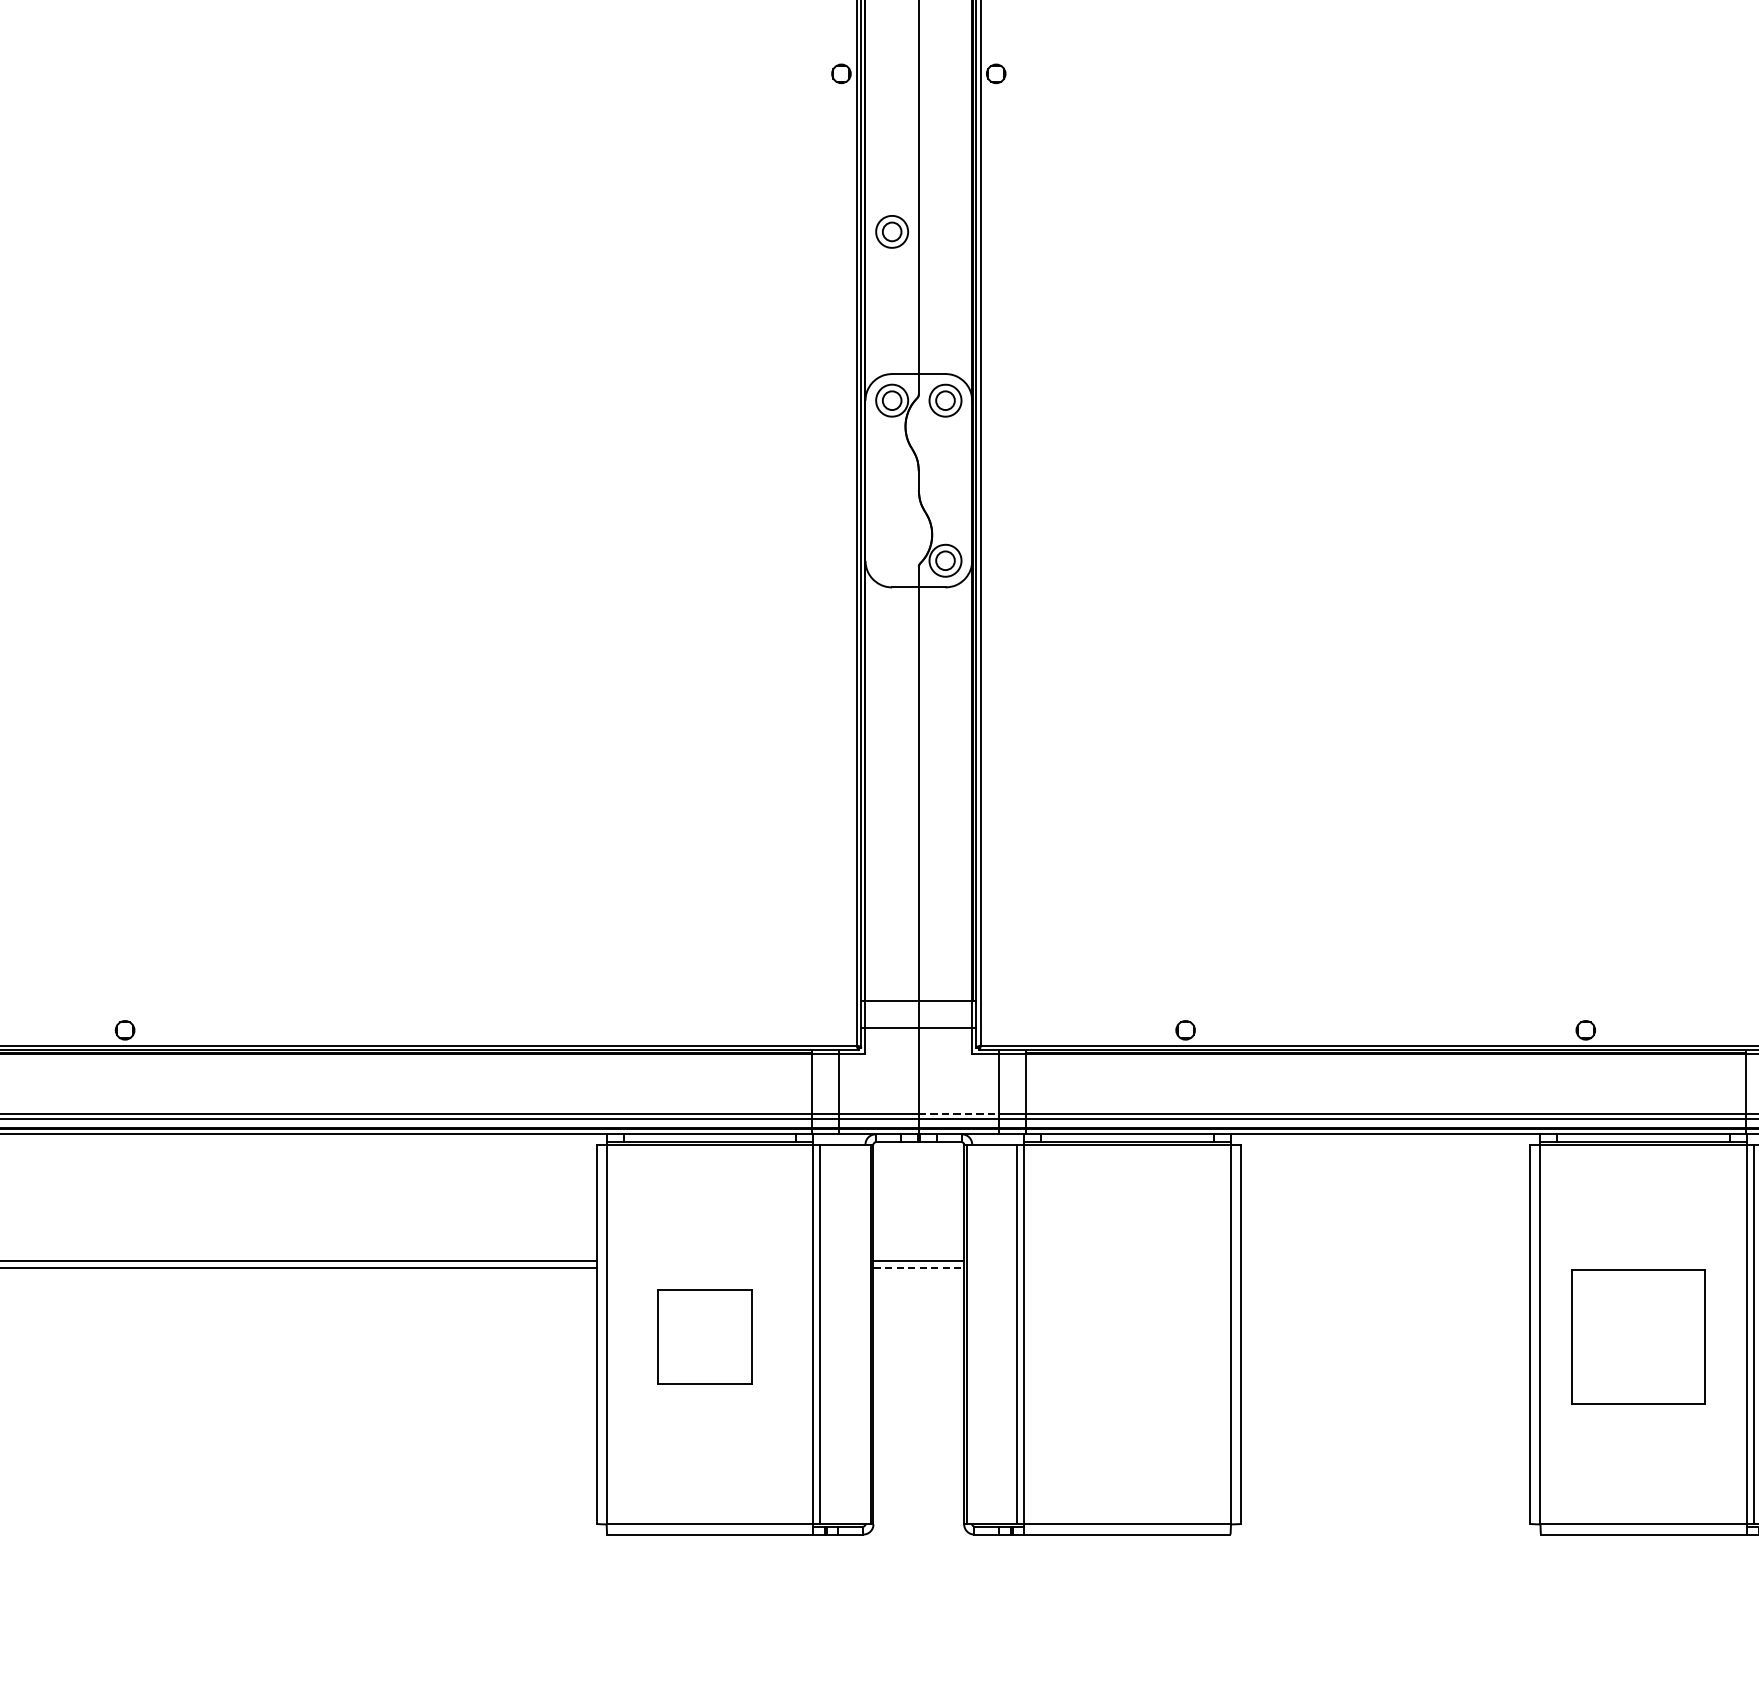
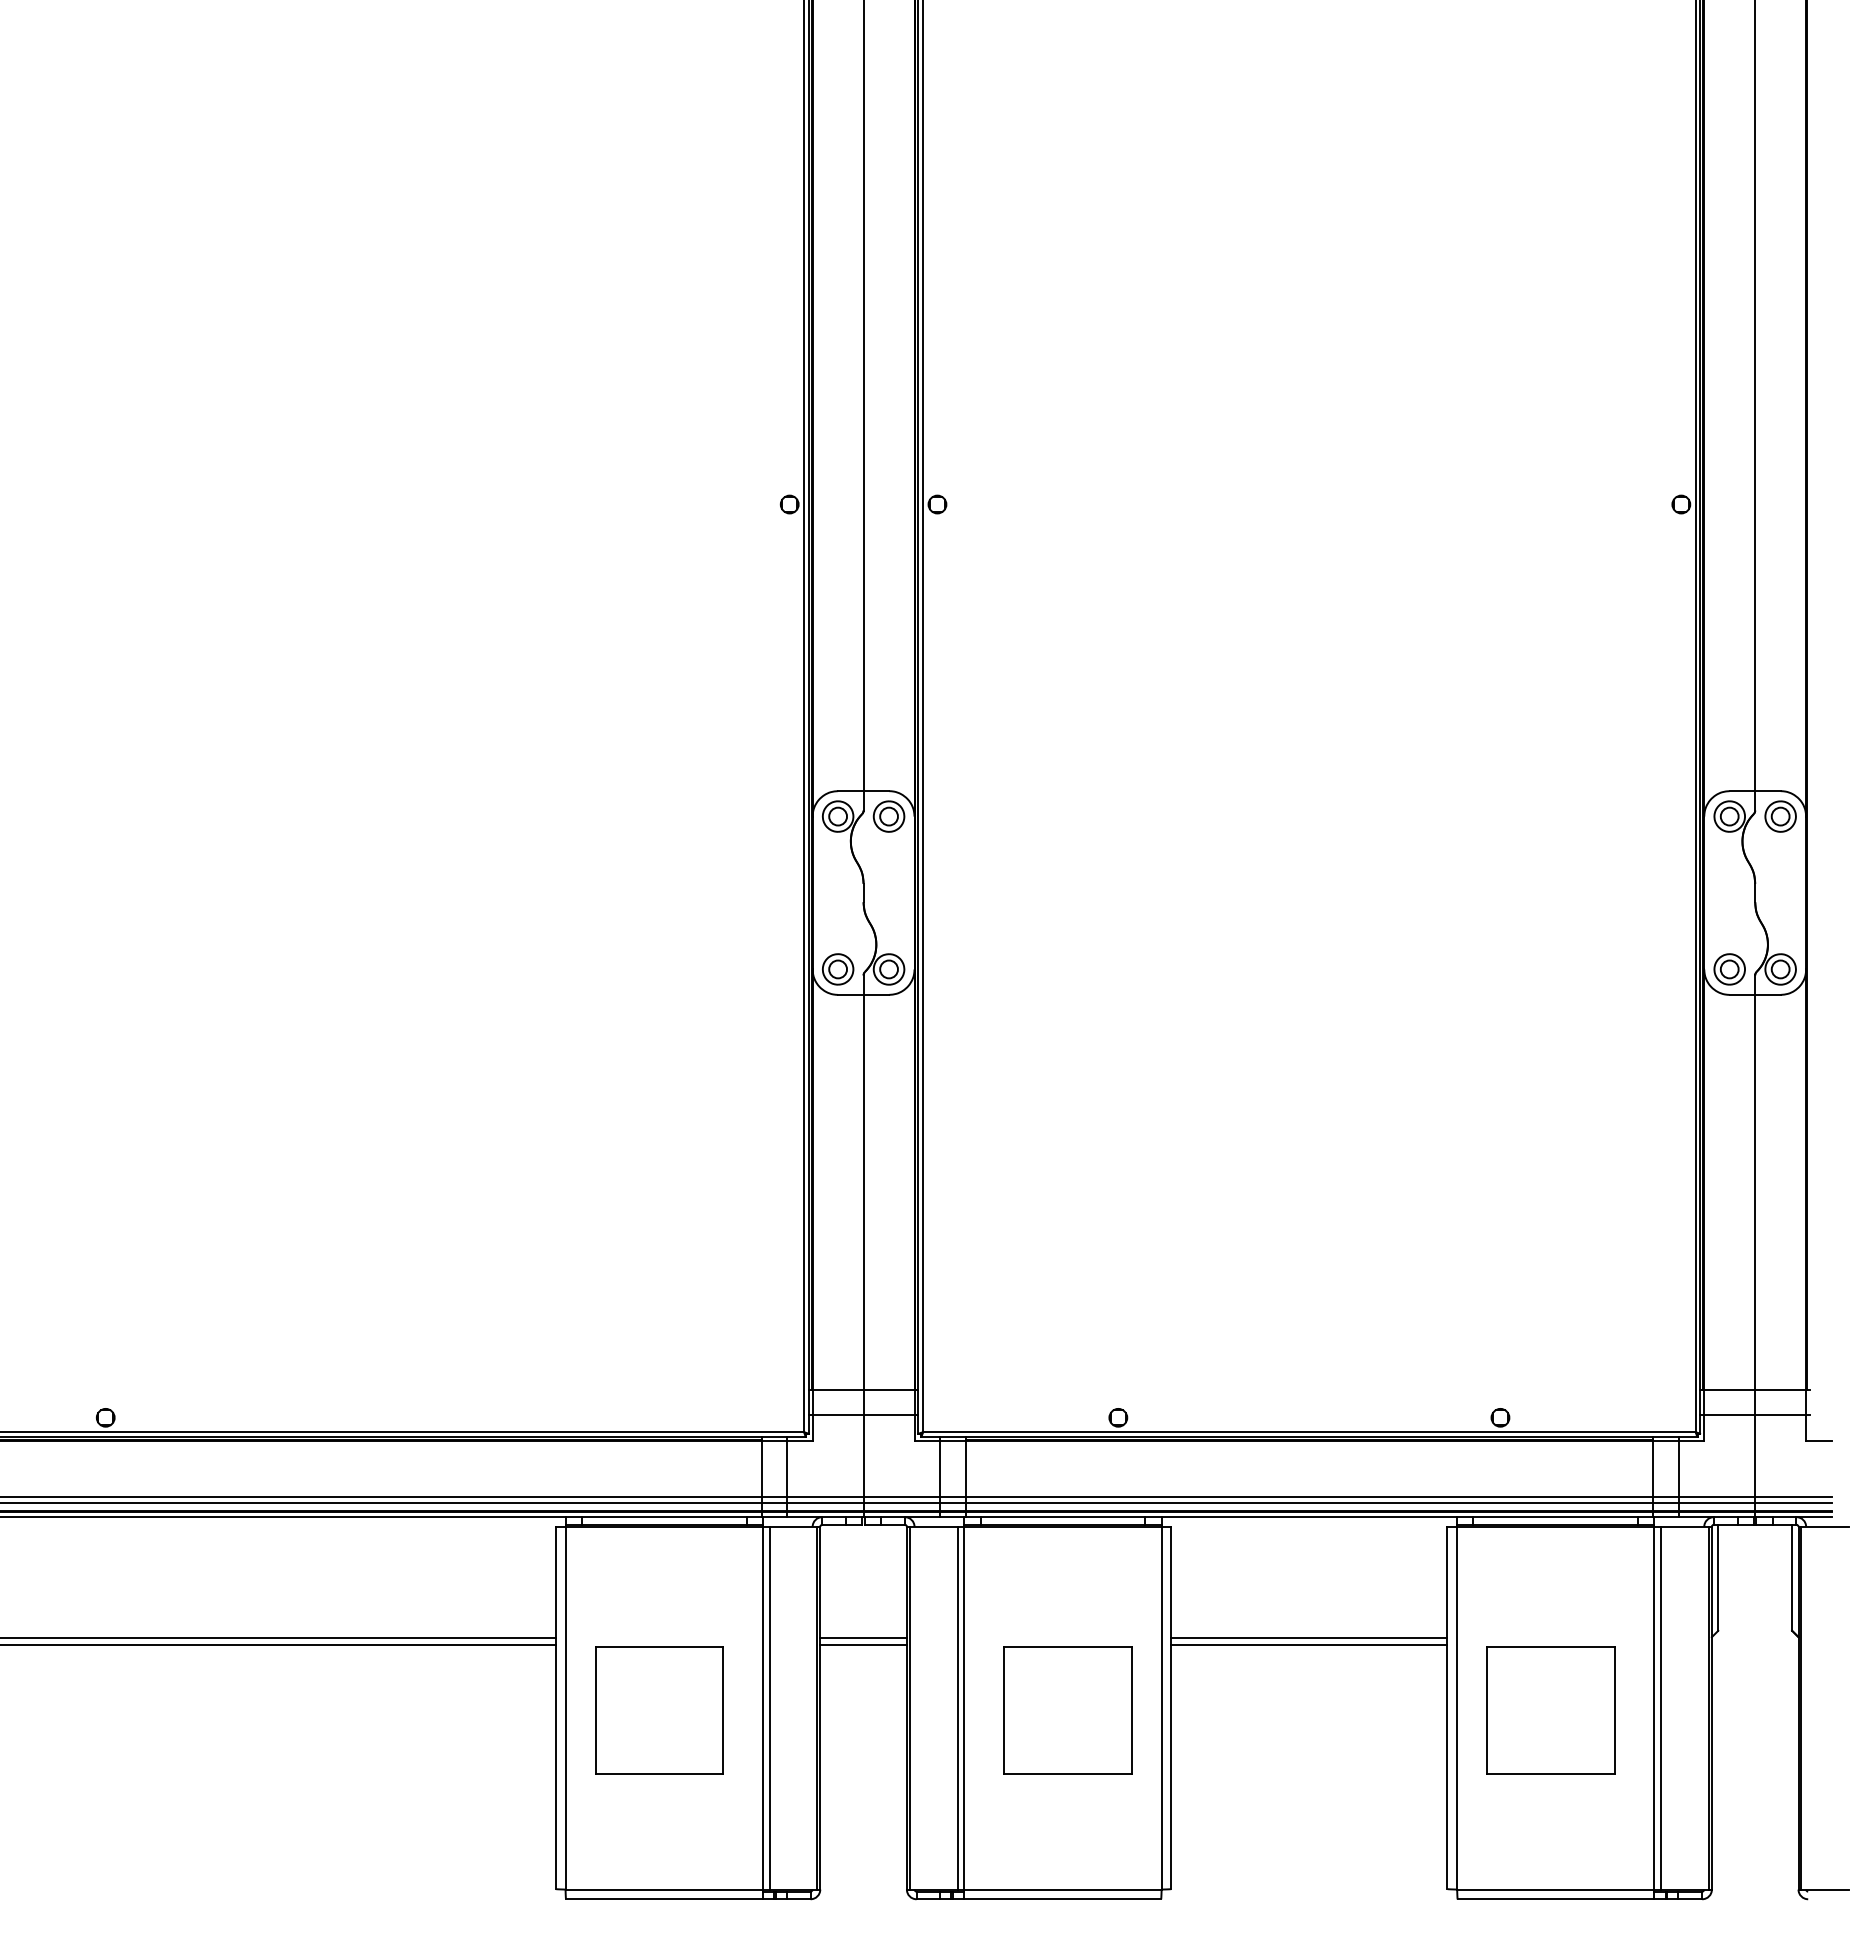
part: (892, 231) -> (838, 969), moved
line: (959, 1113) -> (902, 1497), dashed -> solid
line: (1385, 1261) -> (1309, 1638), added
line: (919, 1267) -> (864, 1644), dashed -> solid
line: (1385, 1267) -> (1309, 1644), added
part: (705, 1336) -> (659, 1710), size x1.43
part: (1132, 1336) -> (1067, 1710), added

